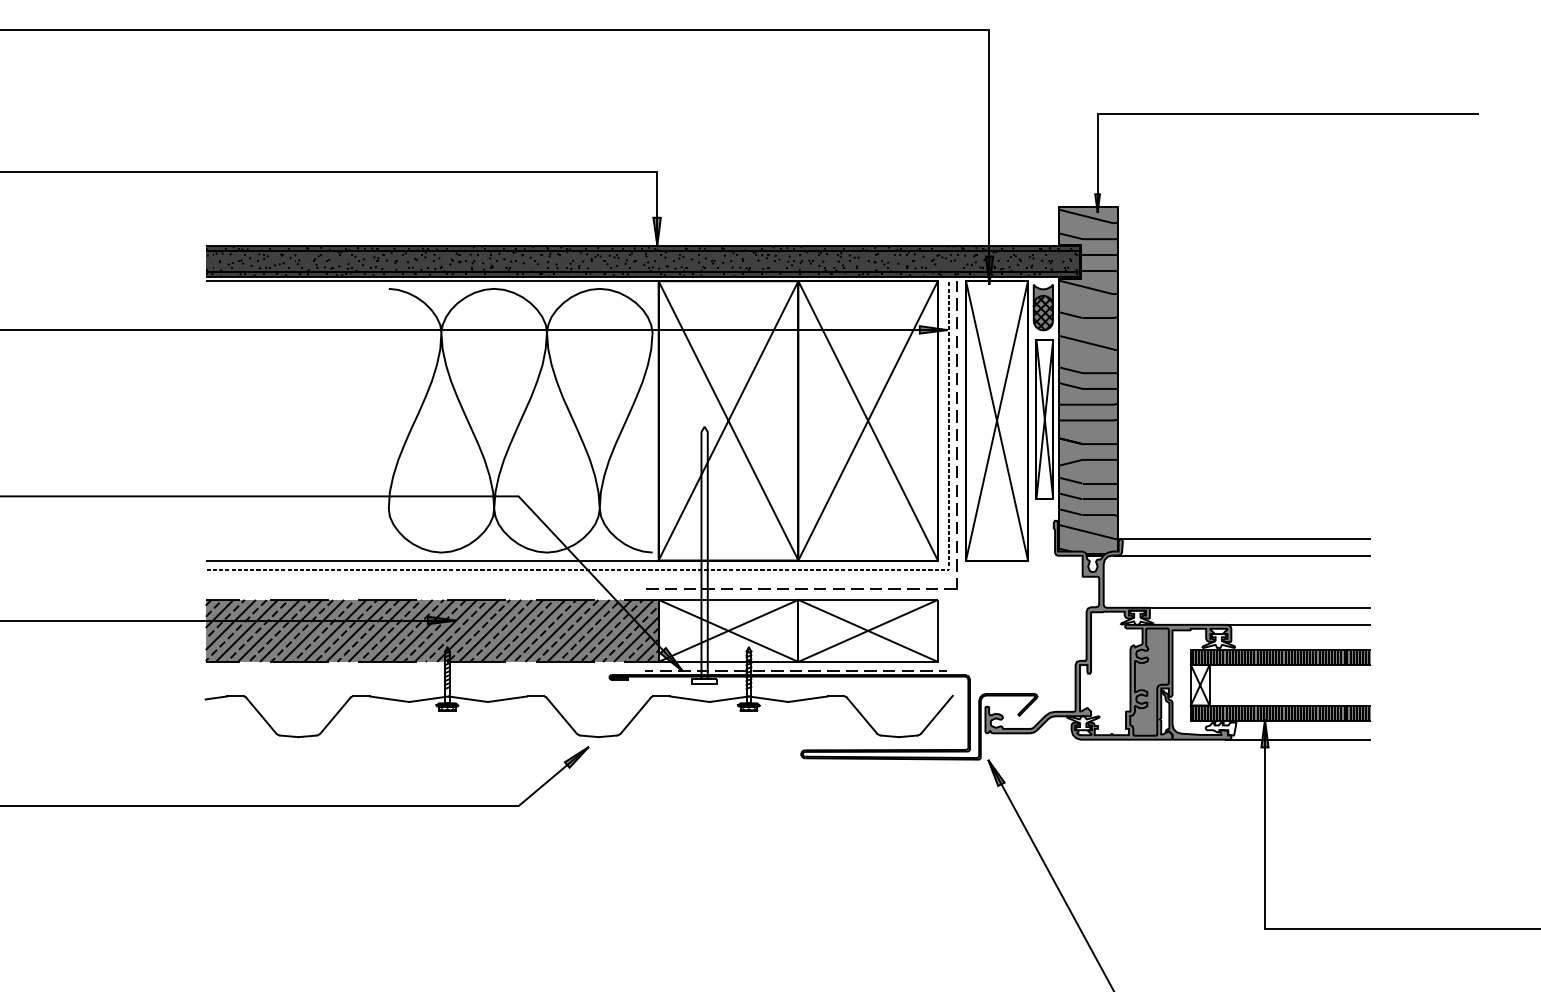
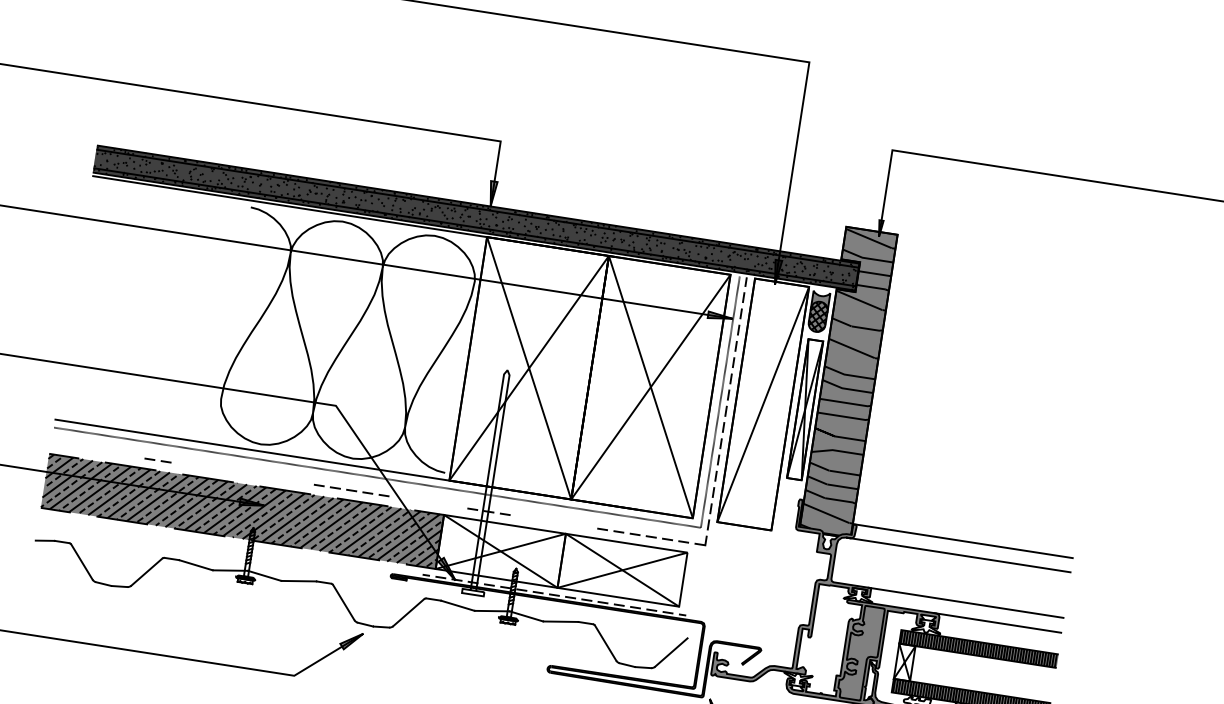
line: (997, 420) -> (763, 404), removed
line: (658, 588) -> (155, 460), moved
line: (782, 588) -> (351, 490), moved

